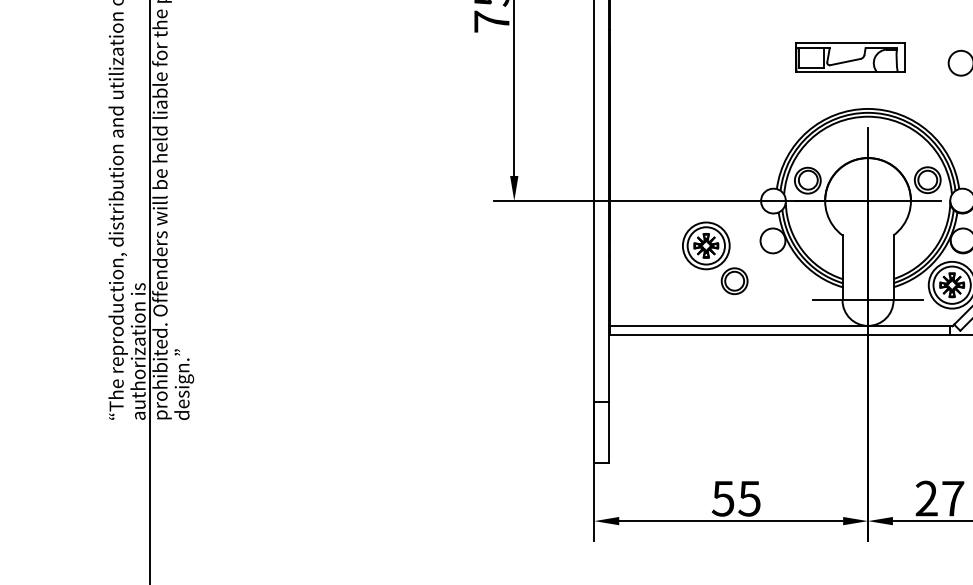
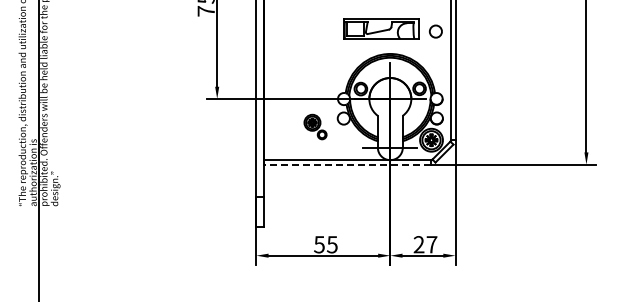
part: (849, 56) -> (381, 28), size x1.4
part: (715, 257) -> (315, 126), size x0.7
line: (778, 334) -> (346, 164), solid -> dashed

